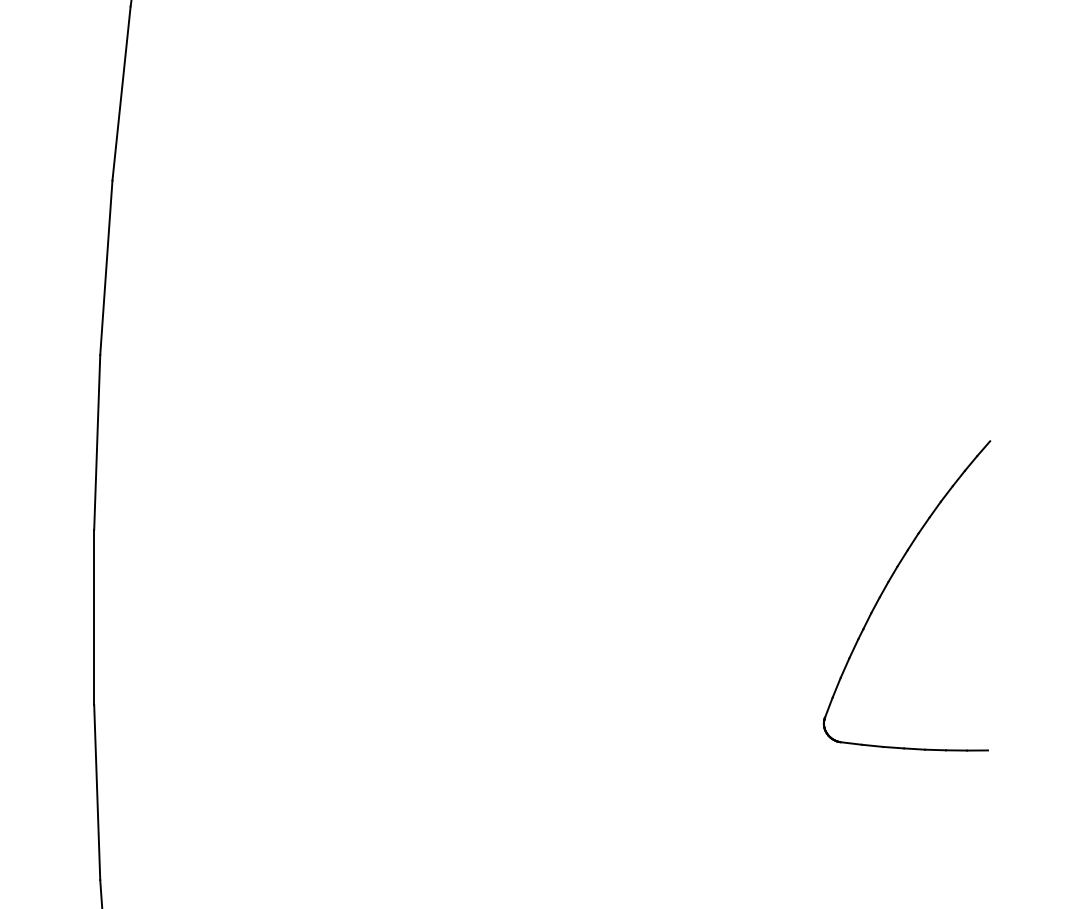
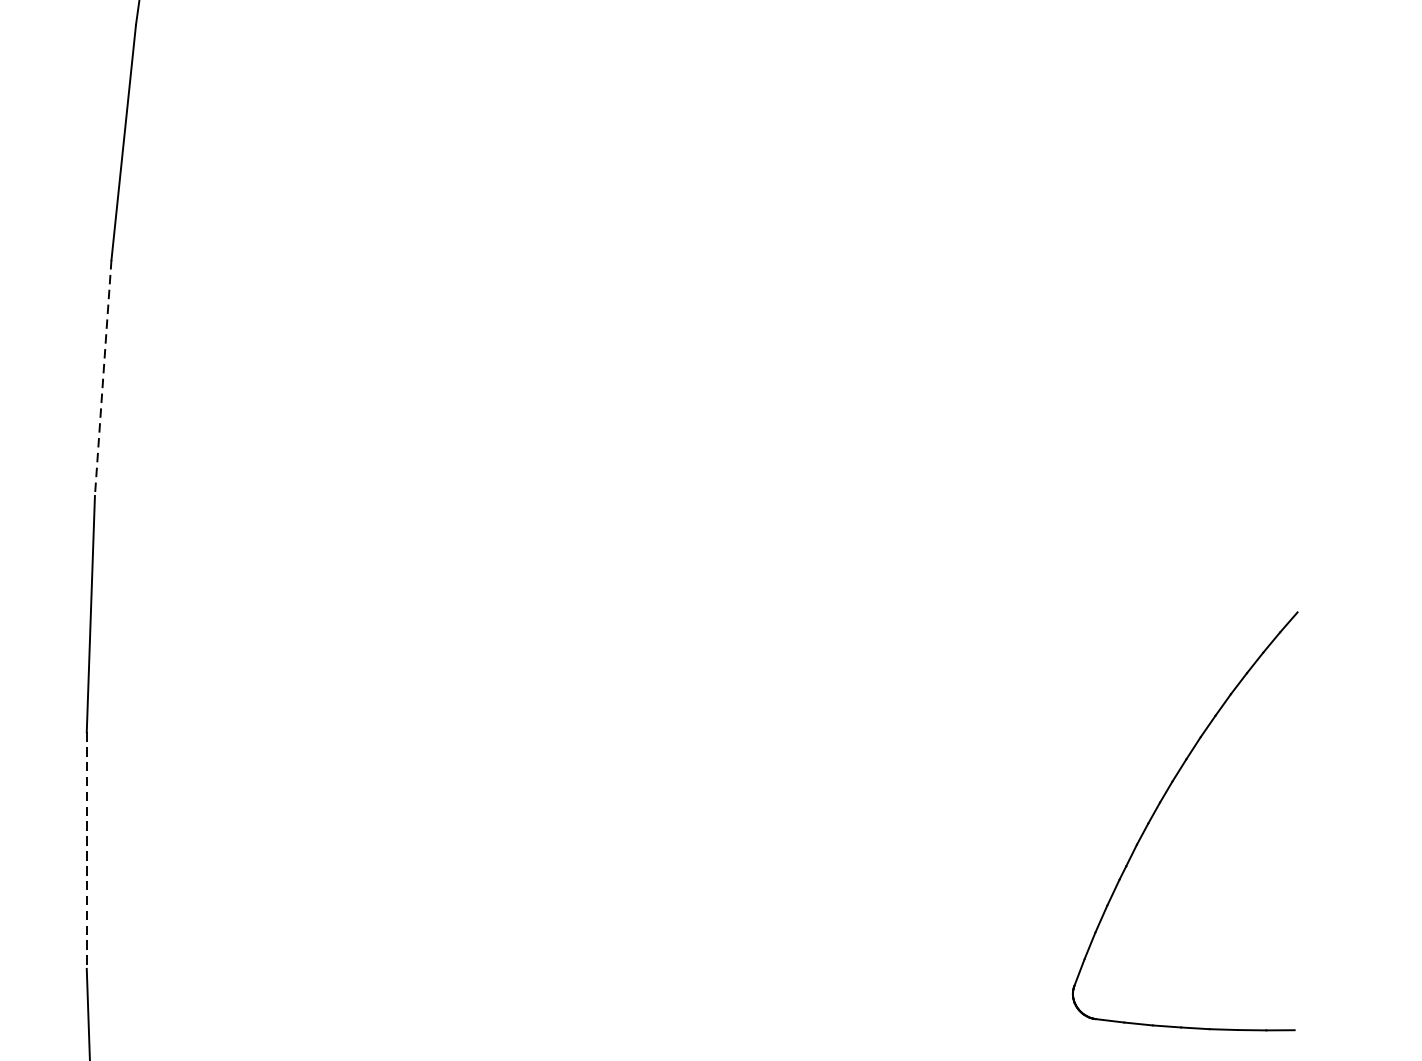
line: (106, 267) -> (103, 377), solid -> dashed
line: (94, 617) -> (87, 850), solid -> dashed

